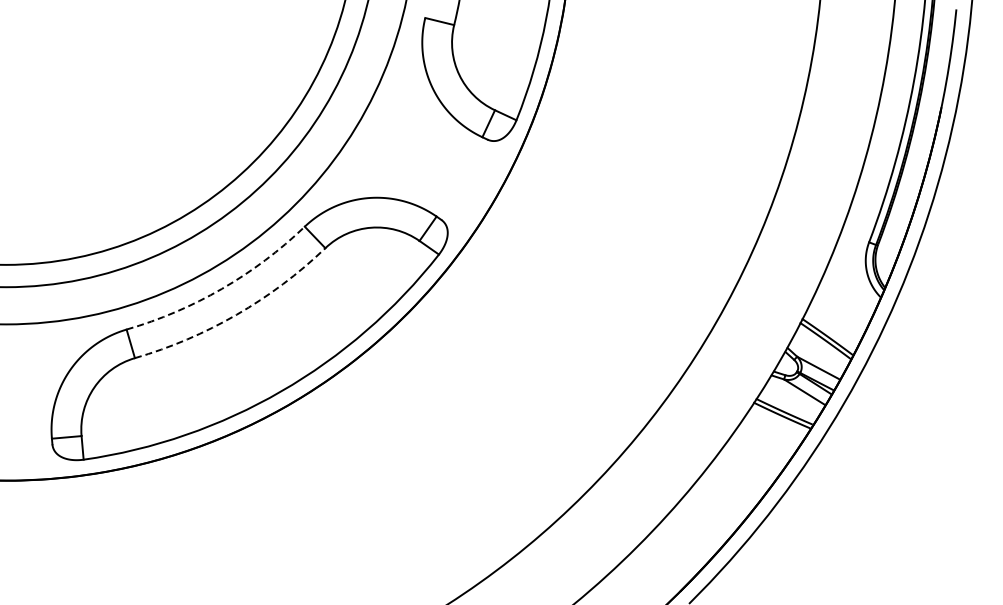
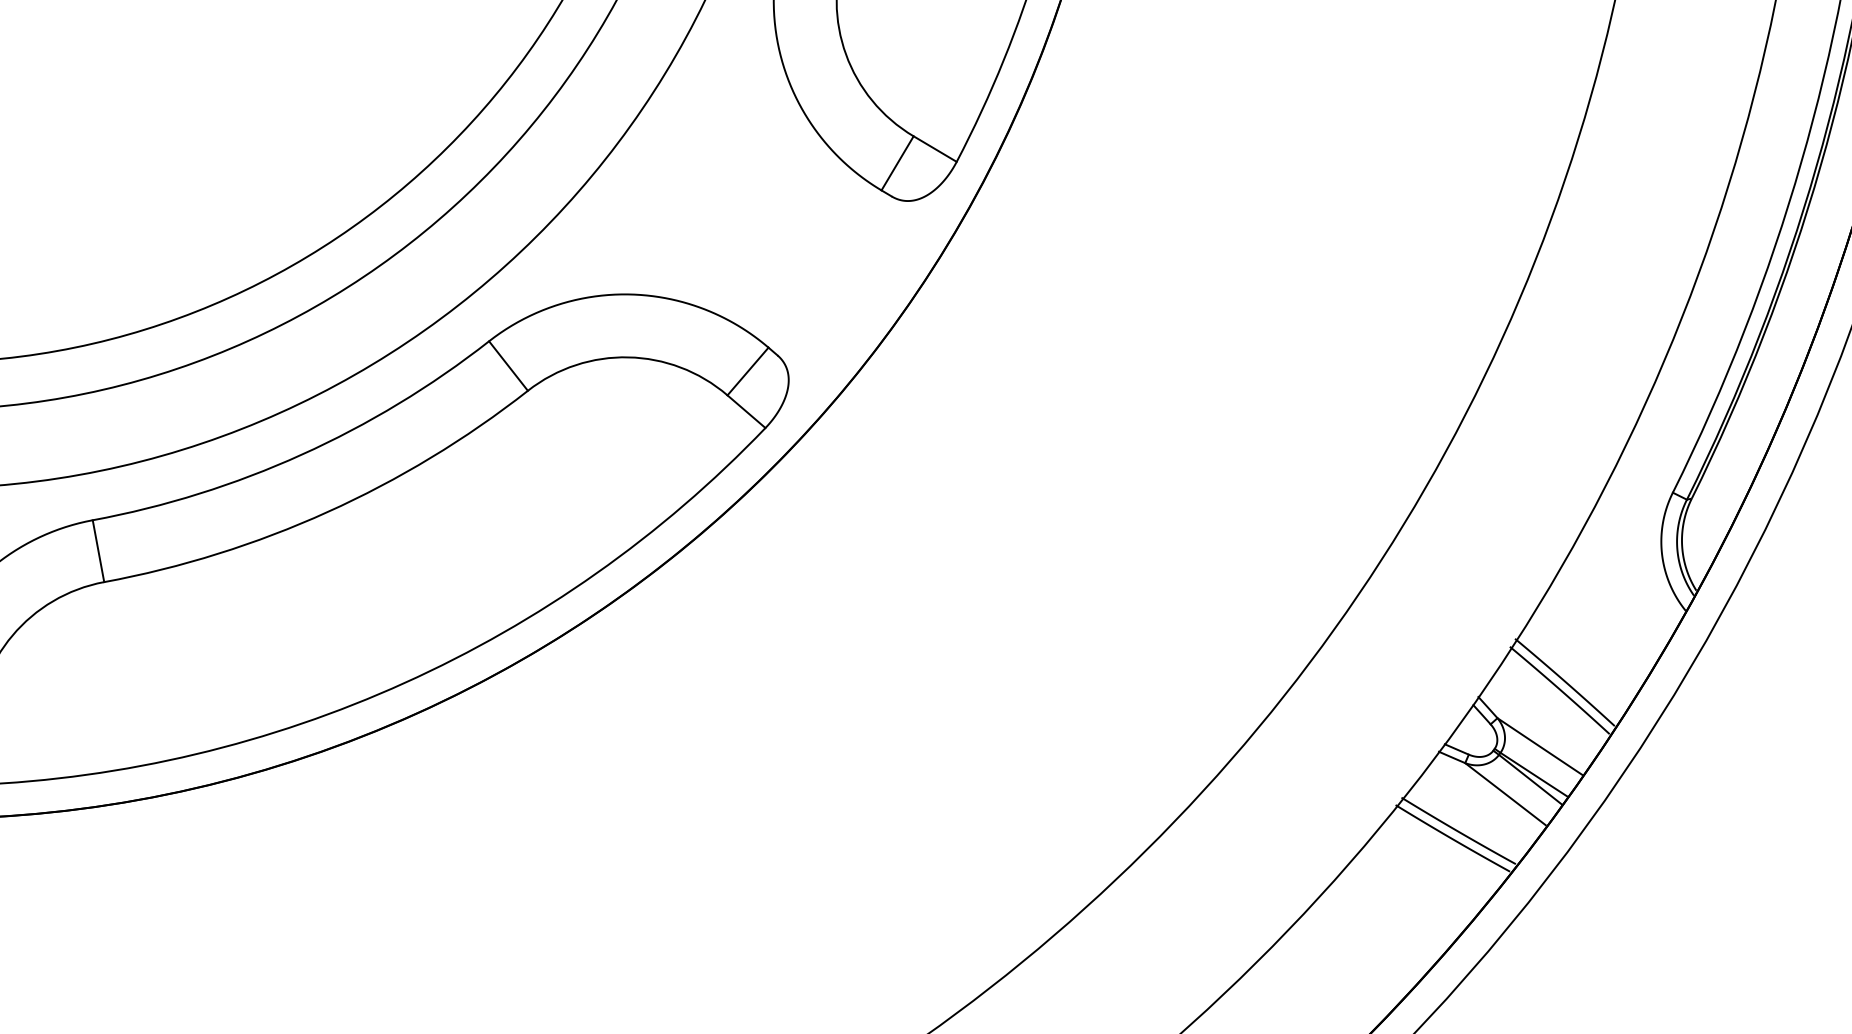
arc: (221, 288) -> (300, 453), dashed -> solid
arc: (236, 314) -> (327, 511), dashed -> solid

